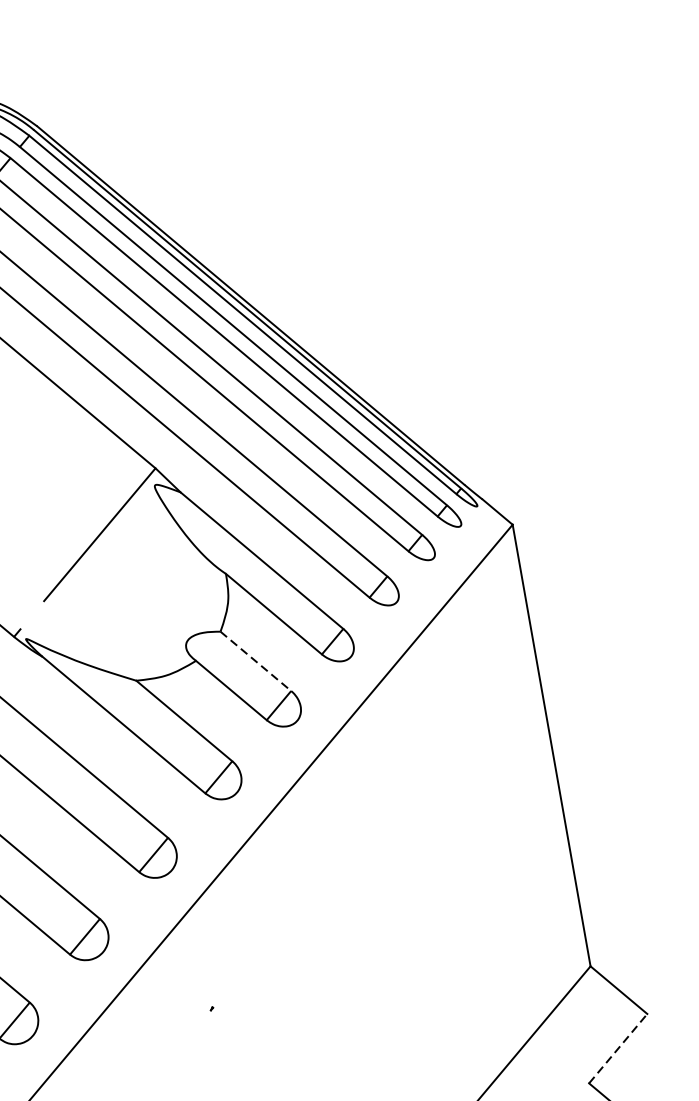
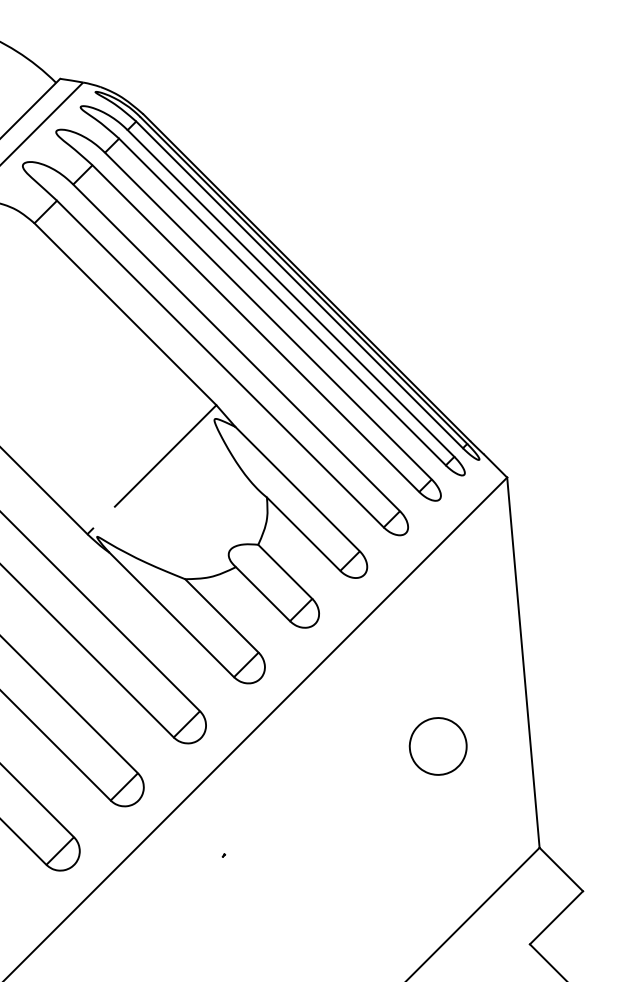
line: (256, 662) -> (285, 572), dashed -> solid
part: (457, 855) -> (437, 746), added
line: (618, 1048) -> (556, 917), dashed -> solid

